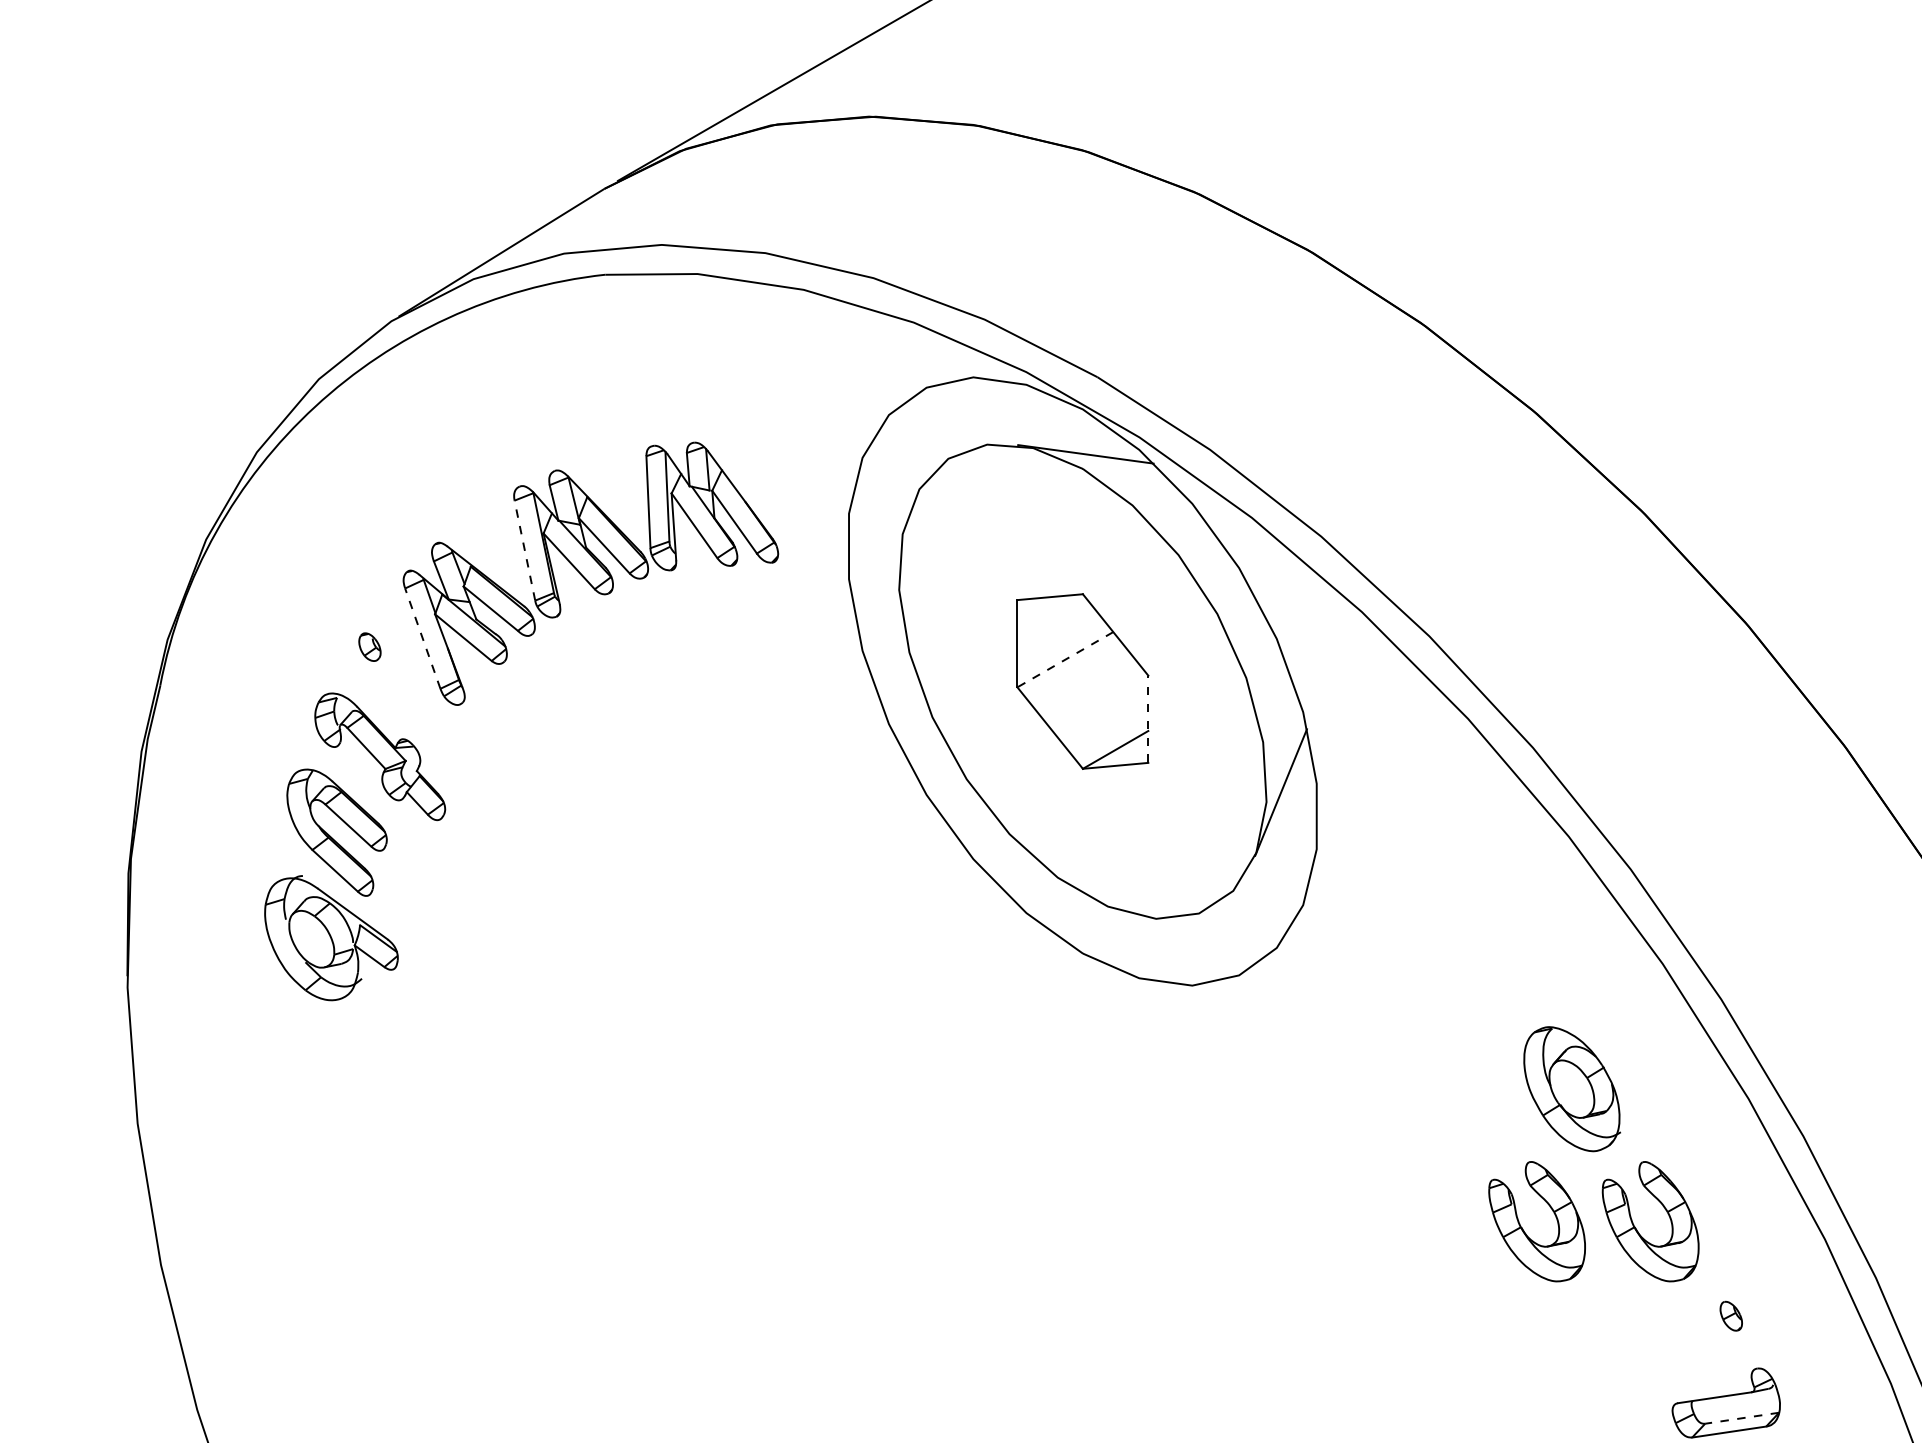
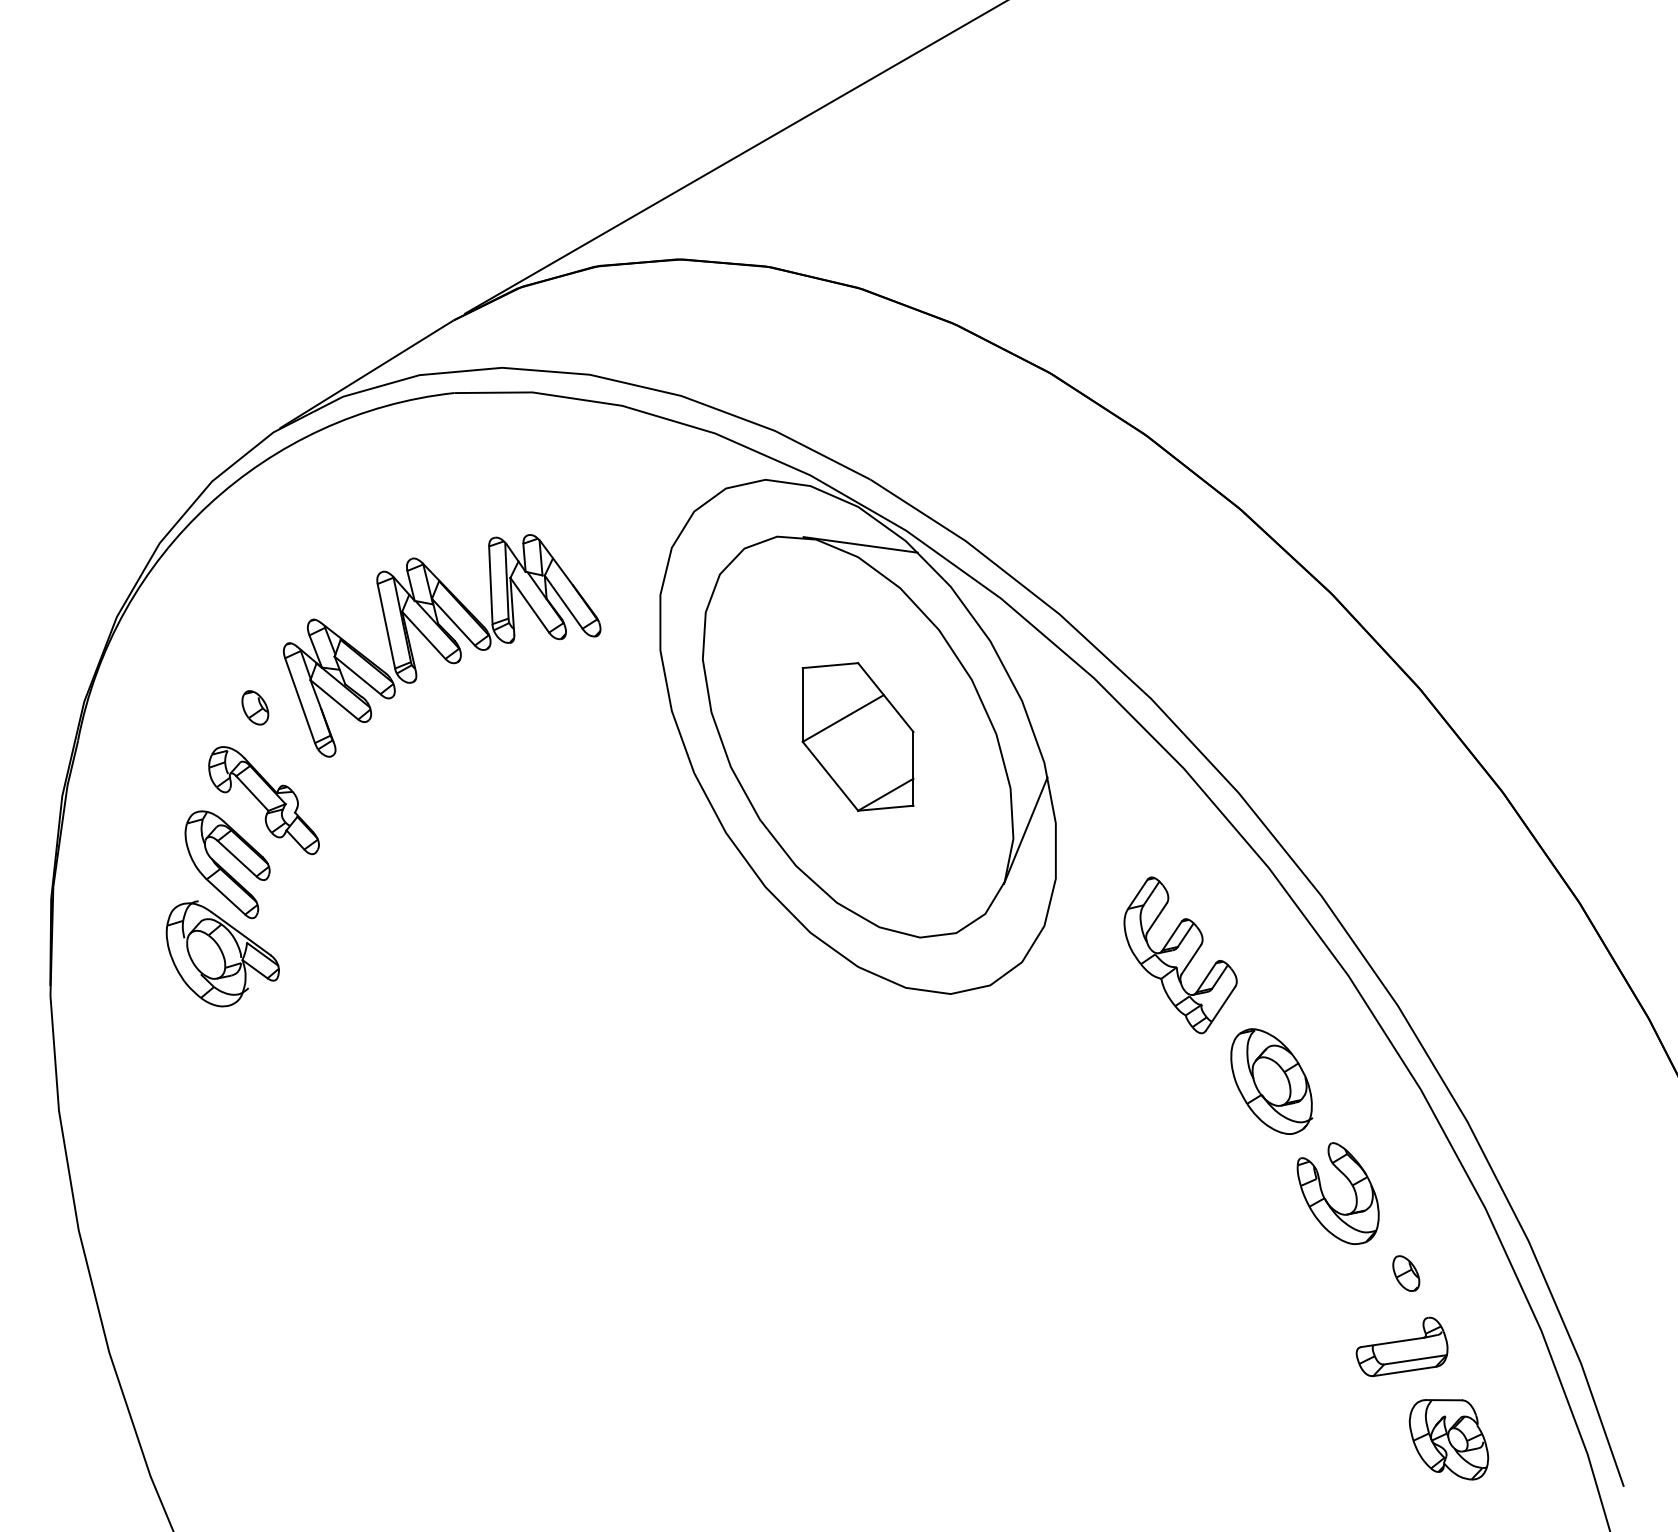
line: (525, 549) -> (386, 625), dashed -> solid
line: (423, 638) -> (300, 700), dashed -> solid
part: (370, 646) -> (255, 707), size x1.43
line: (1065, 659) -> (843, 718), dashed -> solid
line: (1148, 718) -> (913, 768), dashed -> solid
part: (1464, 940) -> (1180, 955), added
part: (1524, 1229) -> (1231, 1200), removed
part: (1731, 1316) -> (1406, 1273), size x1.43
line: (1742, 1417) -> (1415, 1359), dashed -> solid

